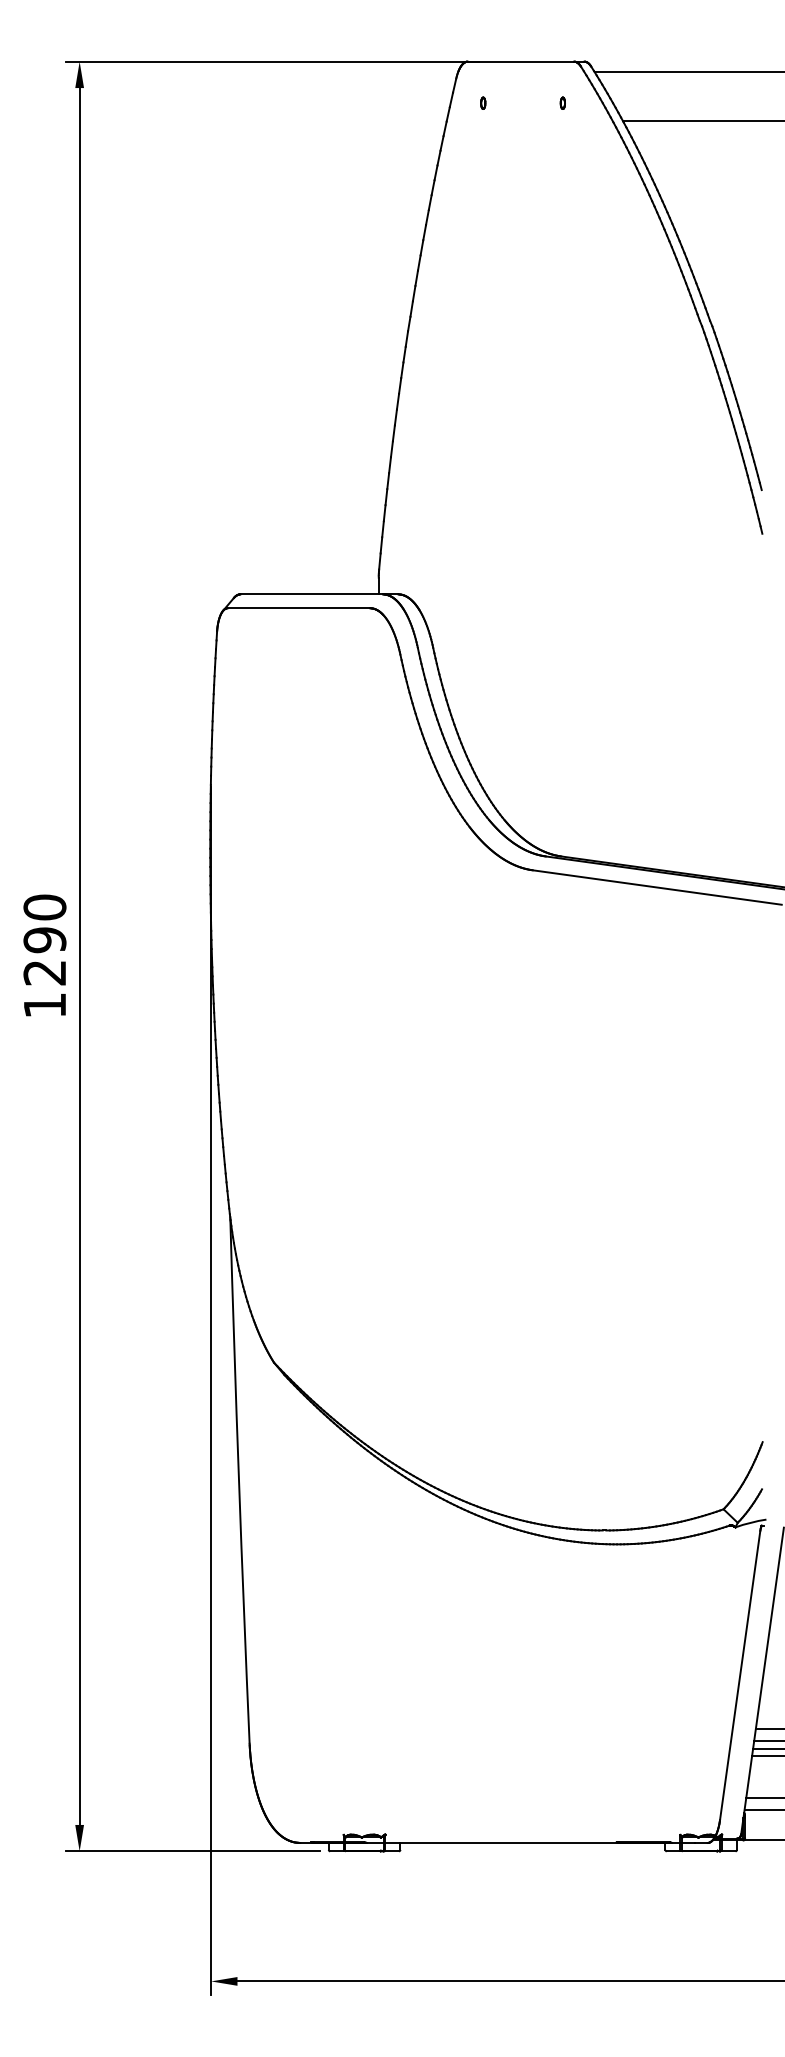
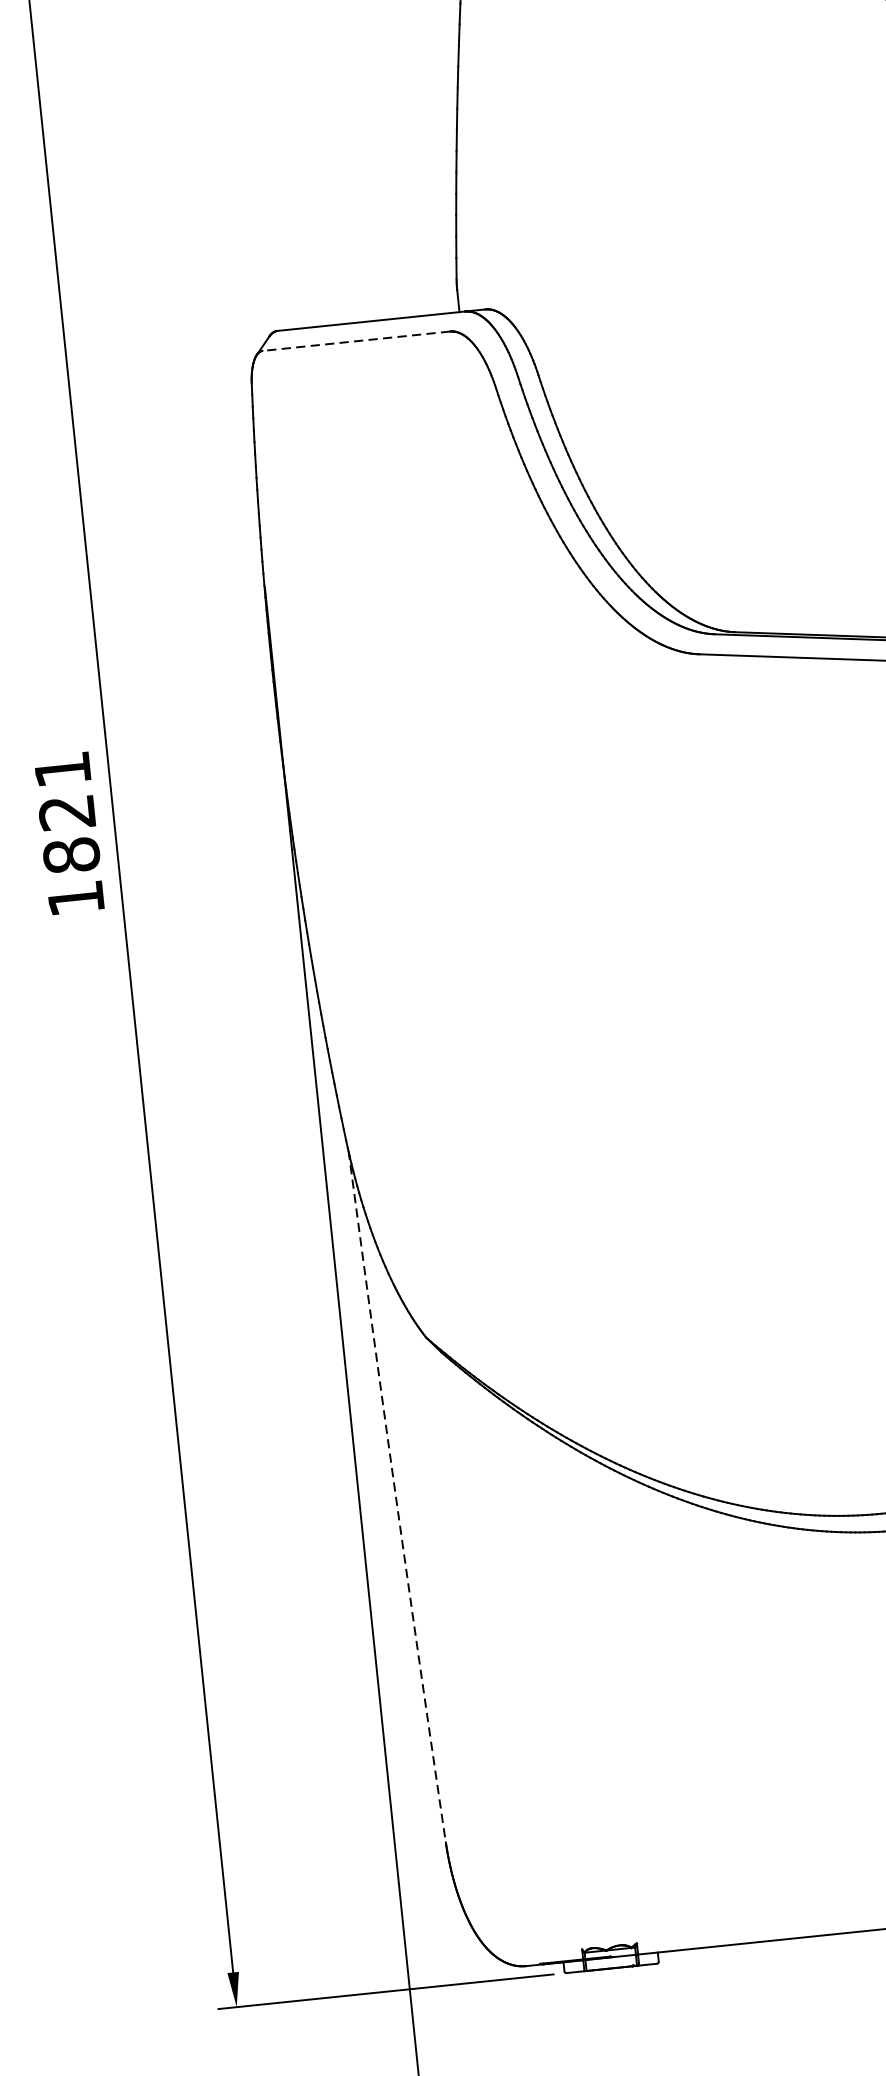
line: (298, 608) -> (355, 341), solid -> dashed
text: (44, 939) -> (66, 811), 1290 -> 1821
arc: (238, 1480) -> (395, 1497), solid -> dashed

